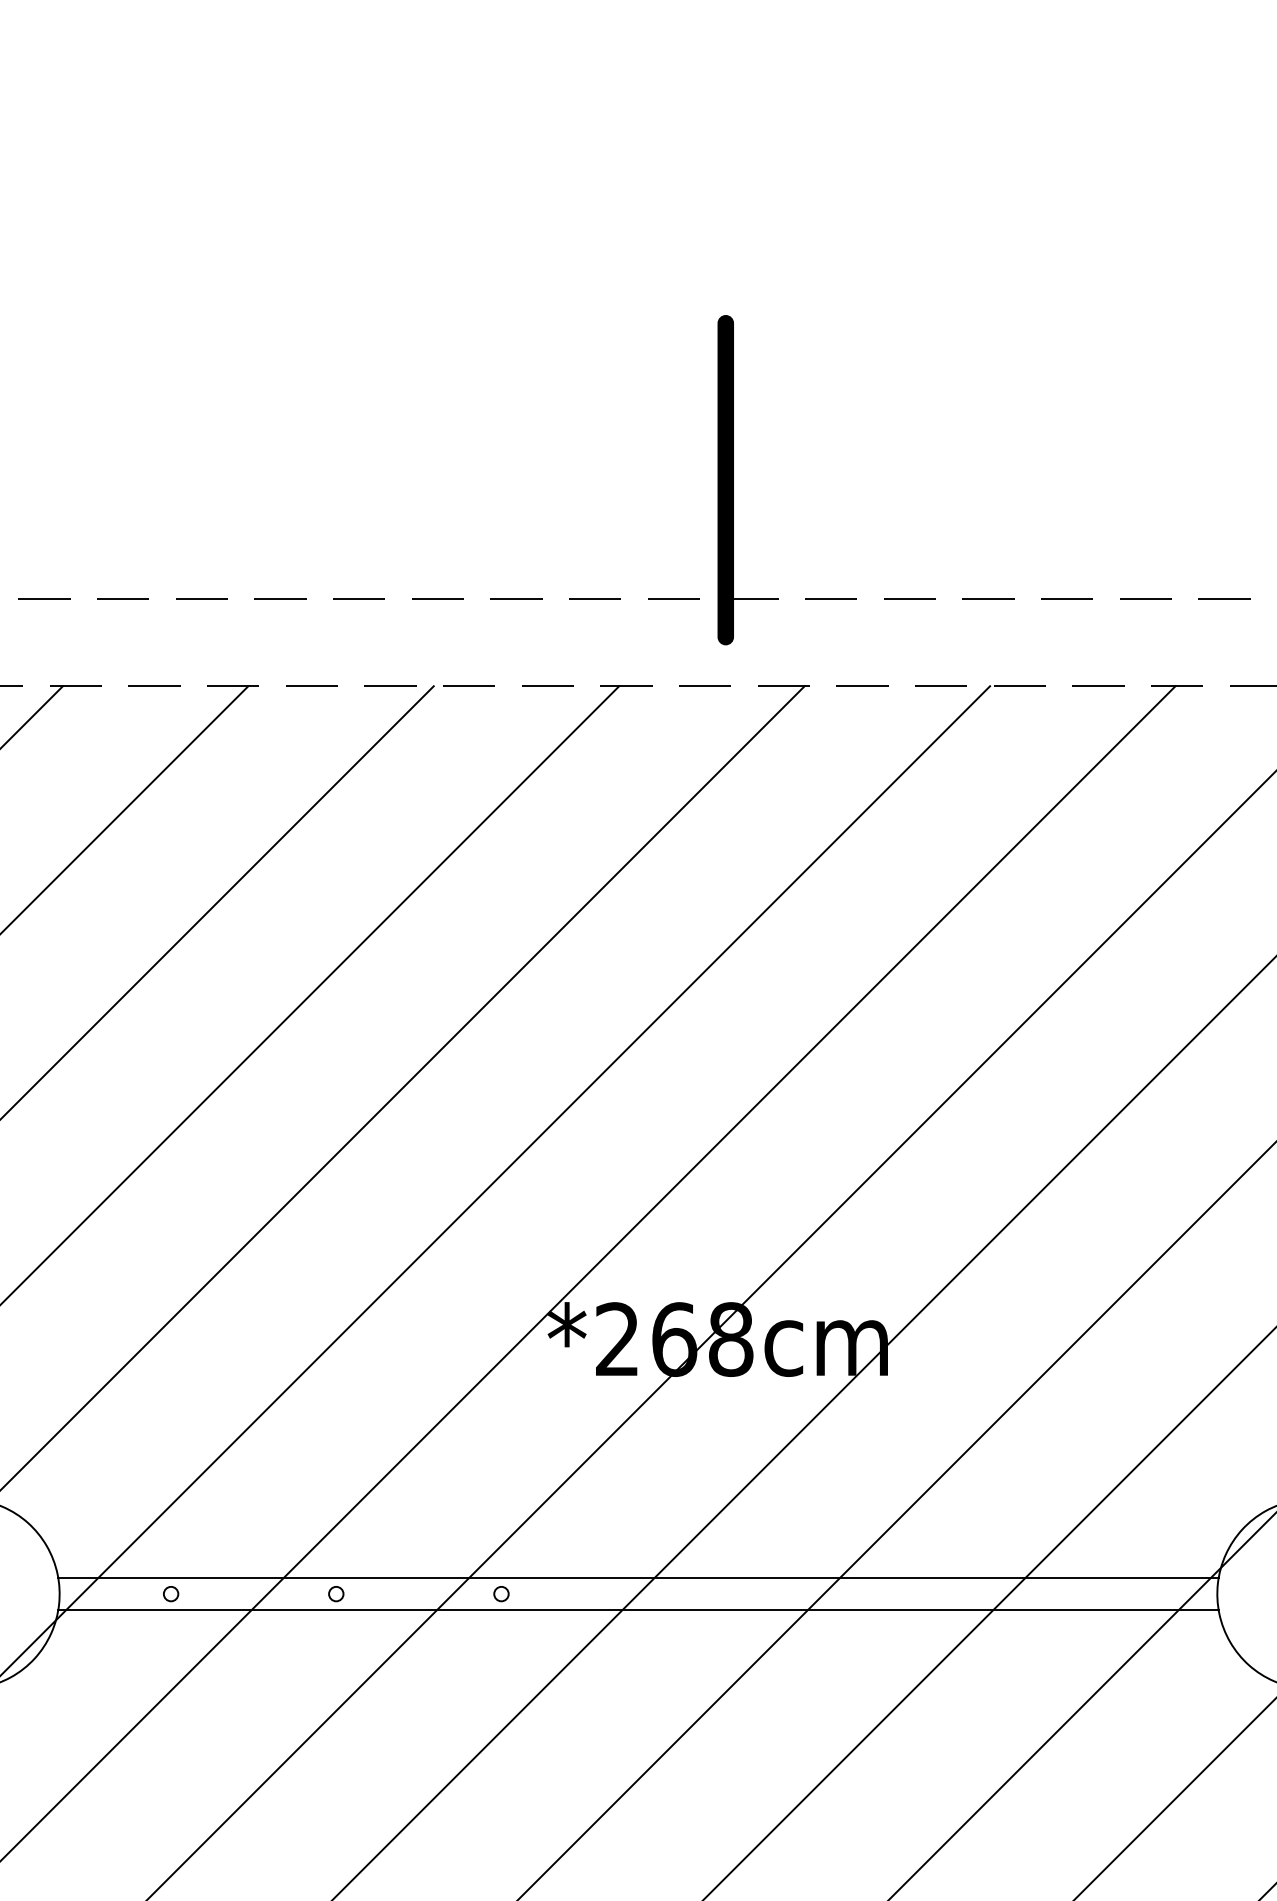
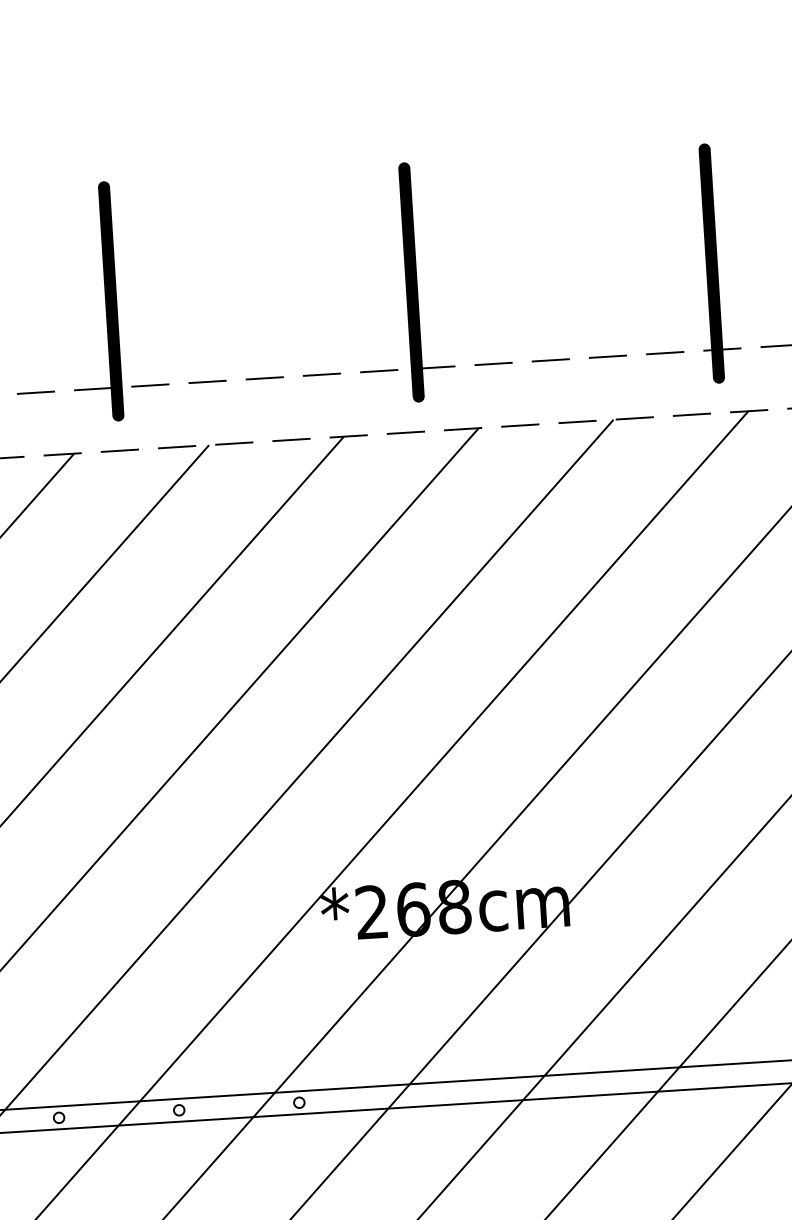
fill: (312, 480) -> (110, 301), added
fill: (1138, 480) -> (711, 263), added

